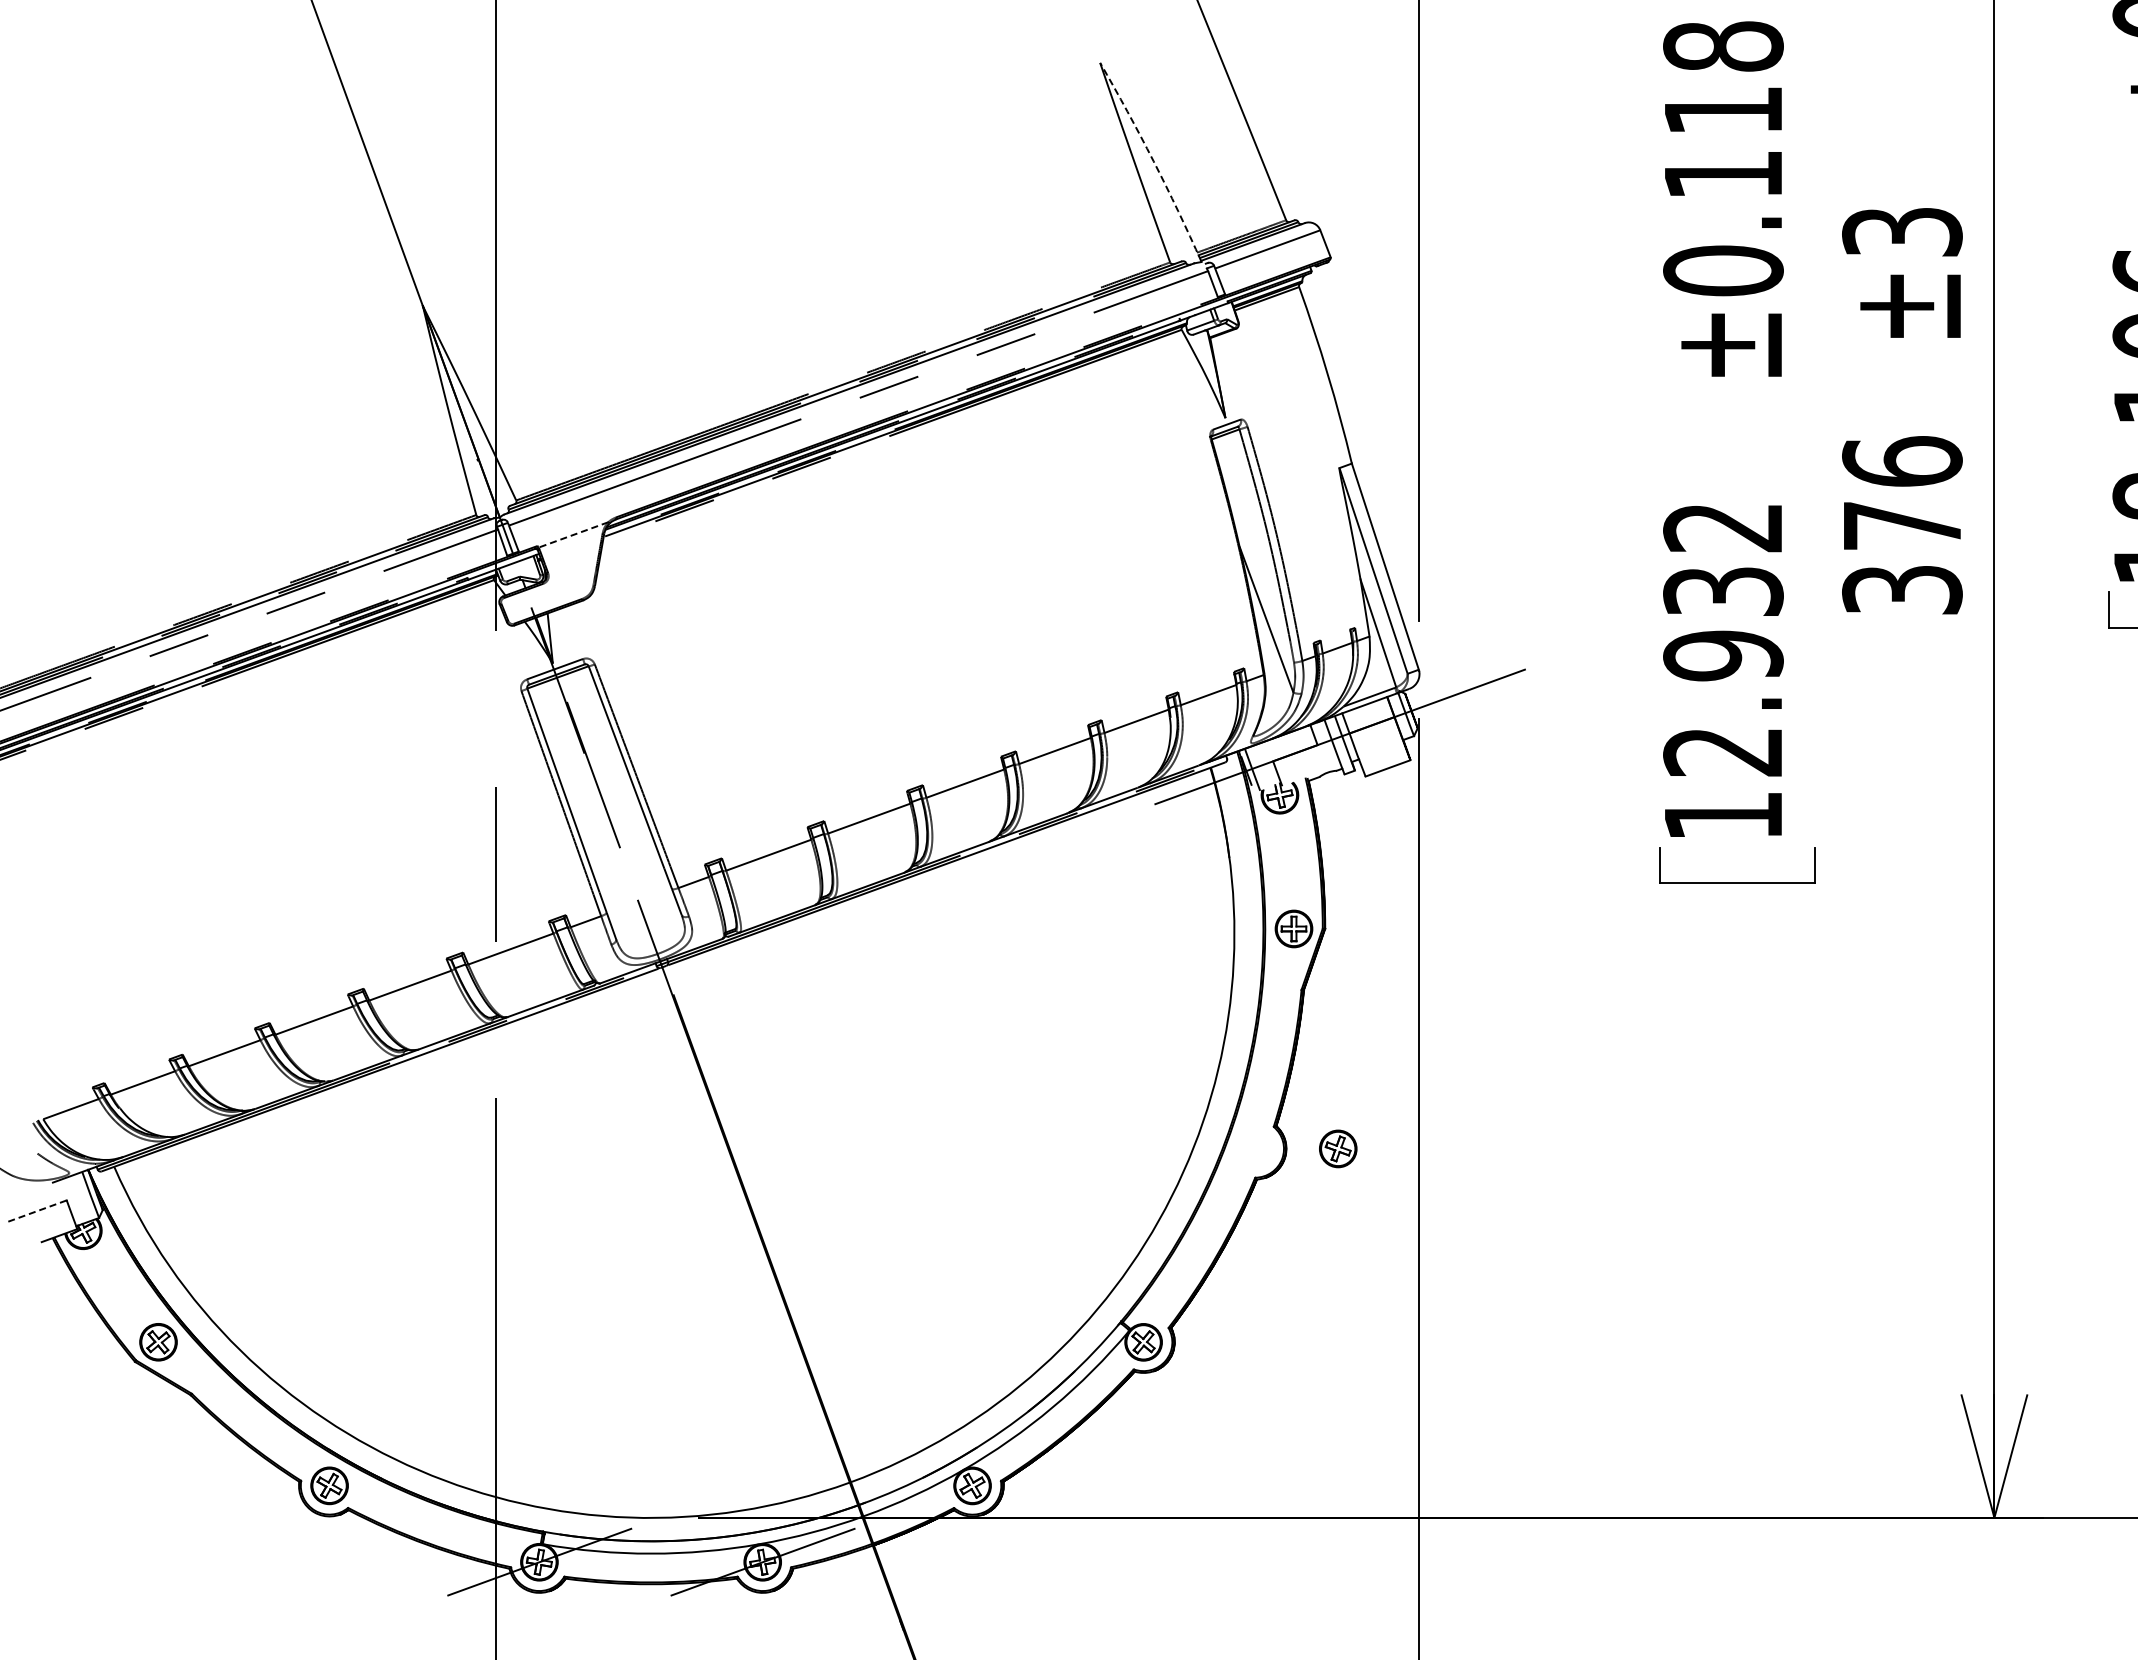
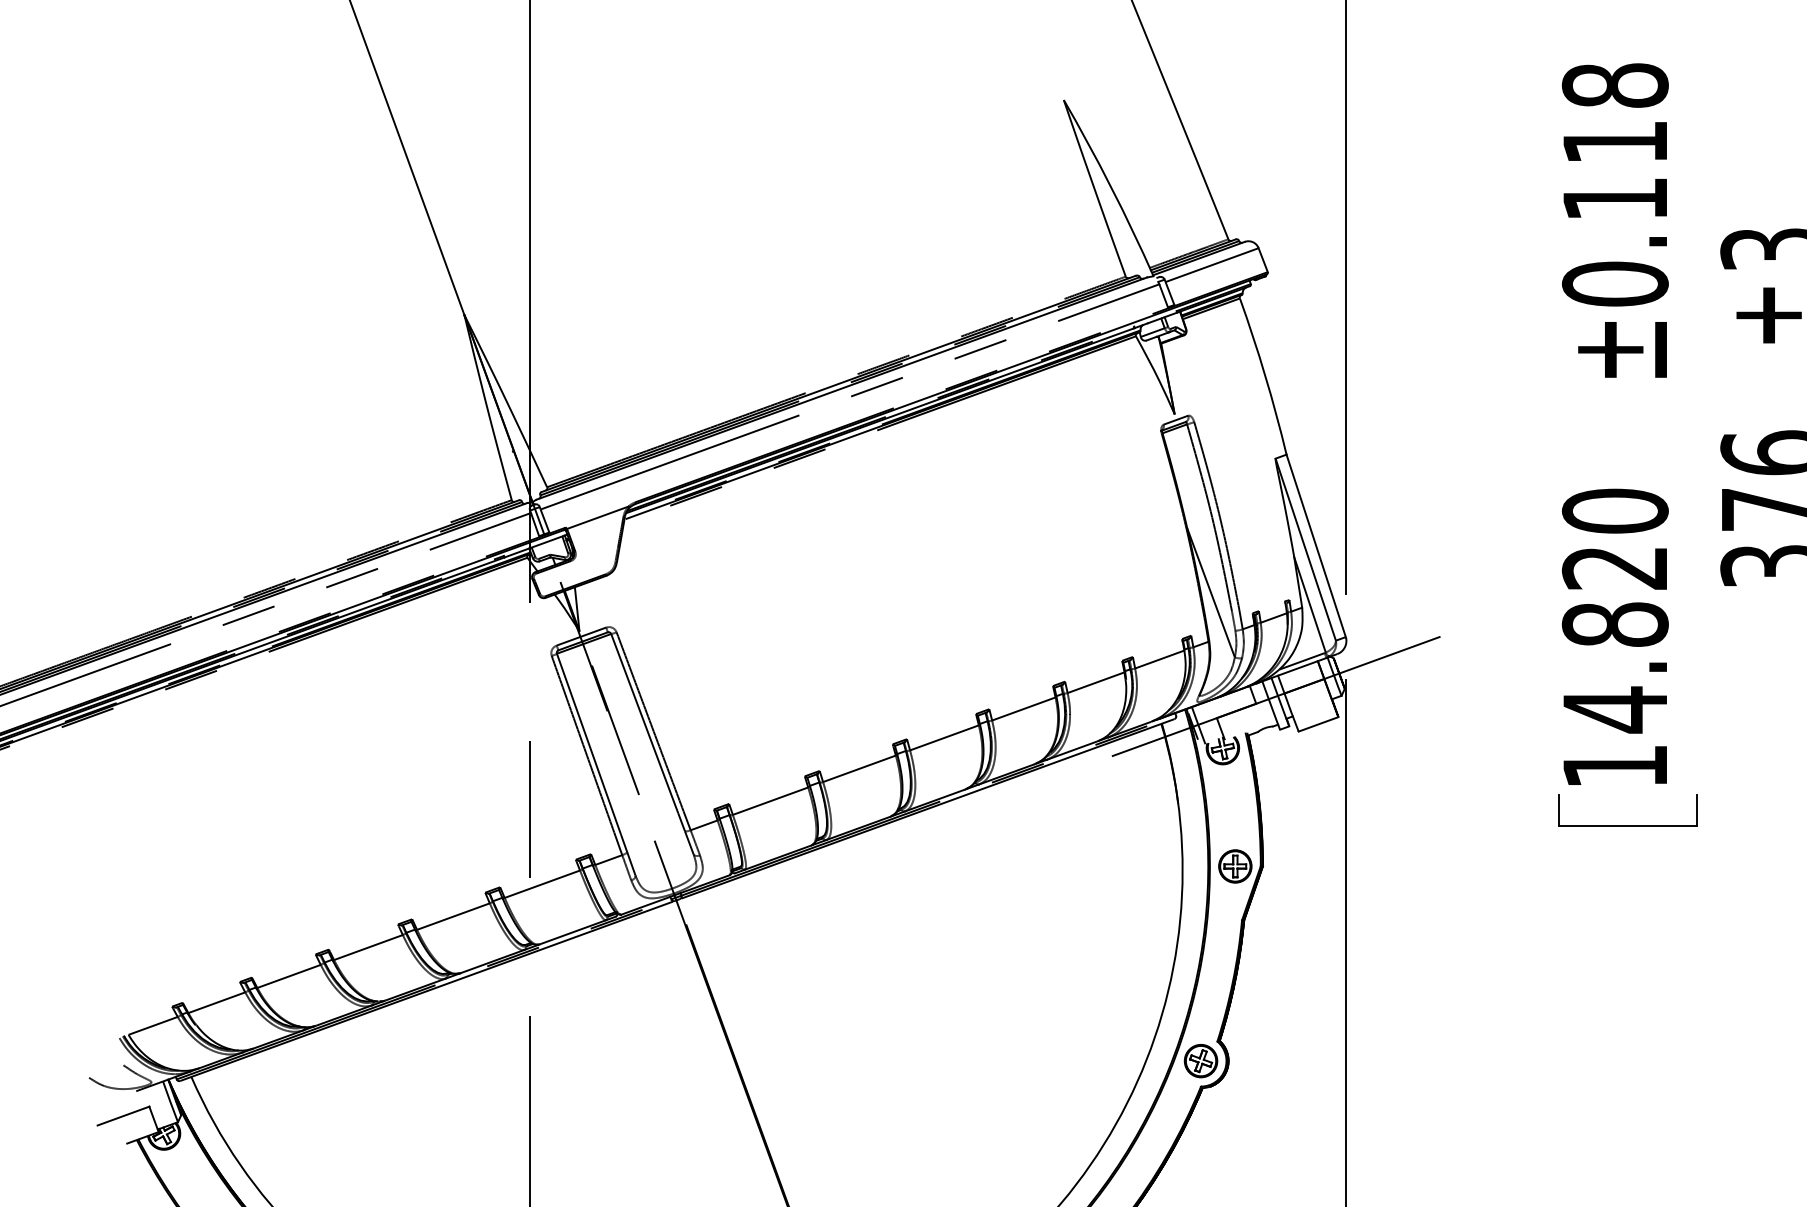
arc: (1153, 161) -> (1111, 187), dashed -> solid
line: (573, 534) -> (597, 517), dashed -> solid
text: (1723, 640) -> (1615, 611), 12.932 -> 14.820
part: (1338, 1148) -> (1201, 1060), moved
line: (37, 1210) -> (123, 1115), dashed -> solid

